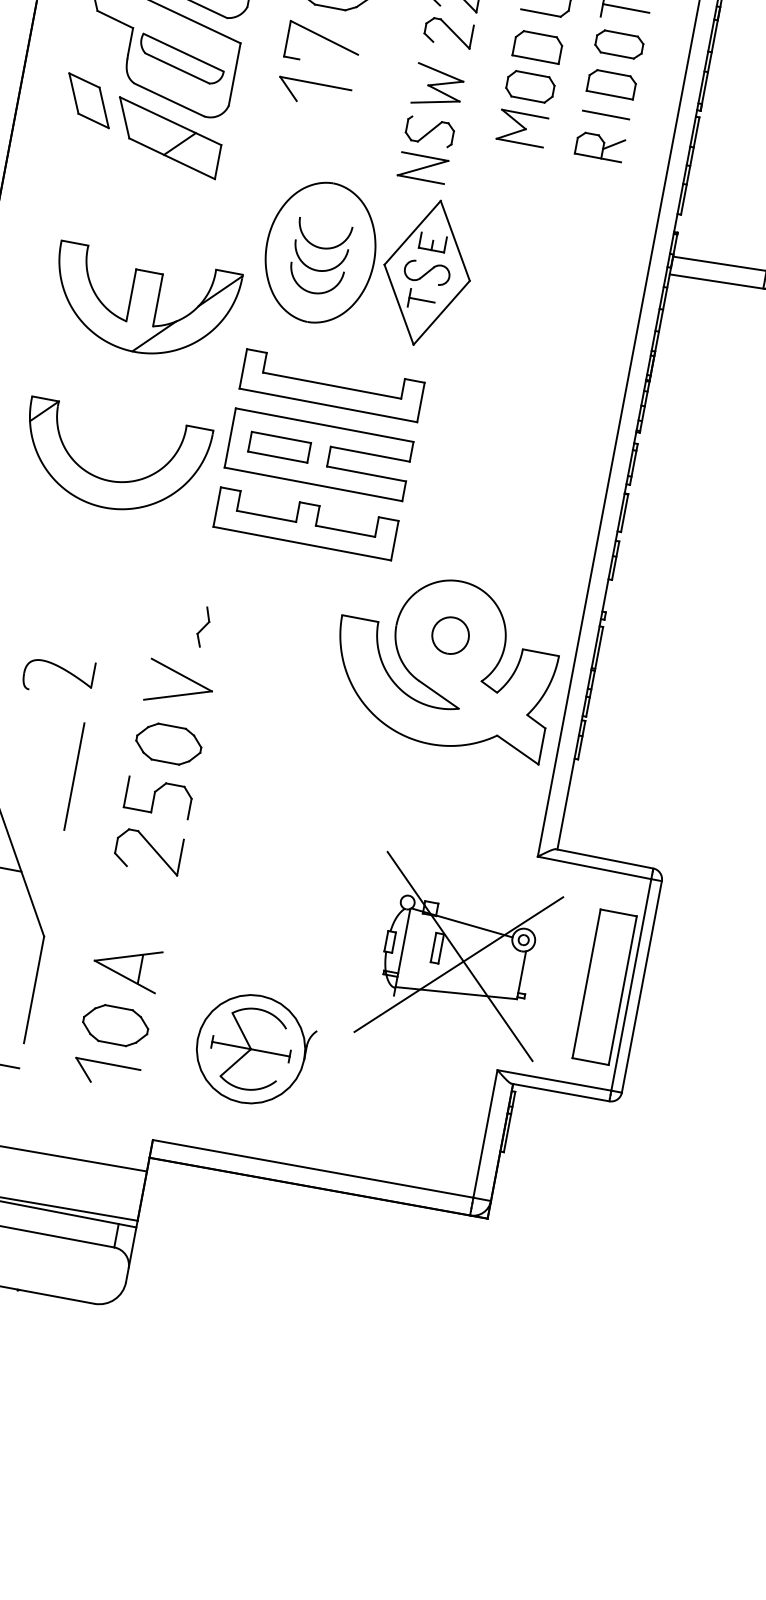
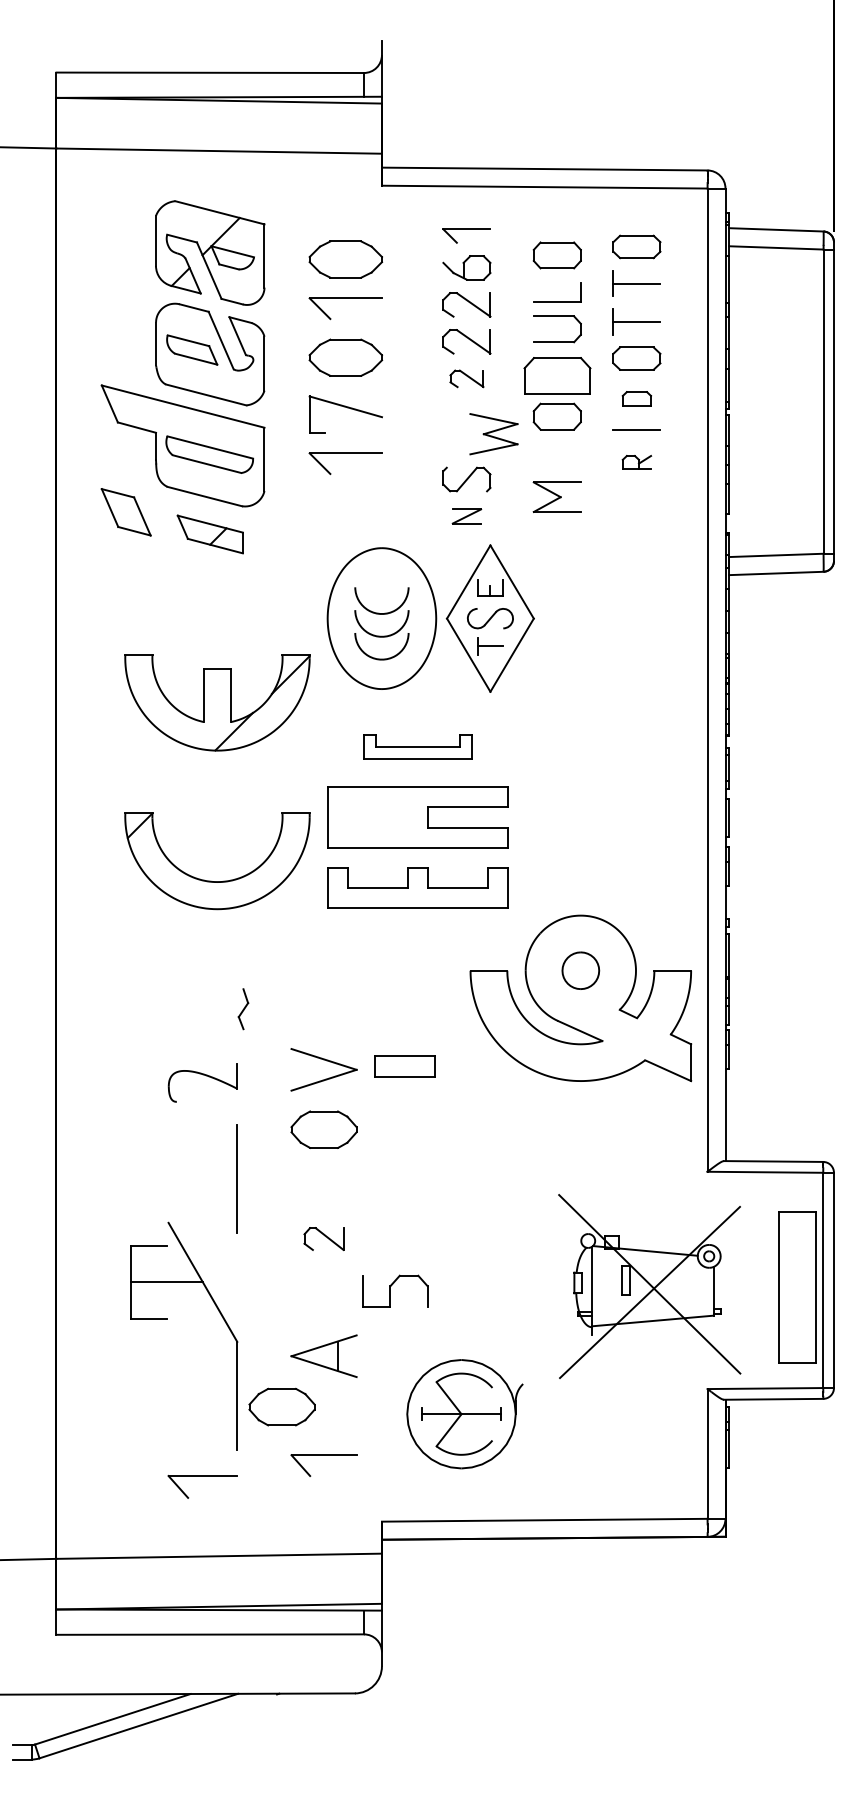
part: (448, 32) -> (466, 378), size x0.7
part: (537, 46) -> (556, 375), size x1.4
part: (611, 83) -> (636, 398), size x0.6
part: (437, 87) -> (493, 434), moved
part: (521, 127) -> (556, 496), moved
part: (167, 138) -> (210, 534), size x0.6
part: (599, 146) -> (636, 462), size x0.6
part: (422, 168) -> (466, 516), size x0.6
part: (331, 384) -> (417, 746), size x0.6
part: (279, 447) -> (404, 1066), moved
part: (203, 627) -> (243, 1009), moved
part: (159, 797) -> (395, 1290), moved
part: (148, 850) -> (323, 1238), size x0.6
part: (115, 1024) -> (281, 1406), moved

